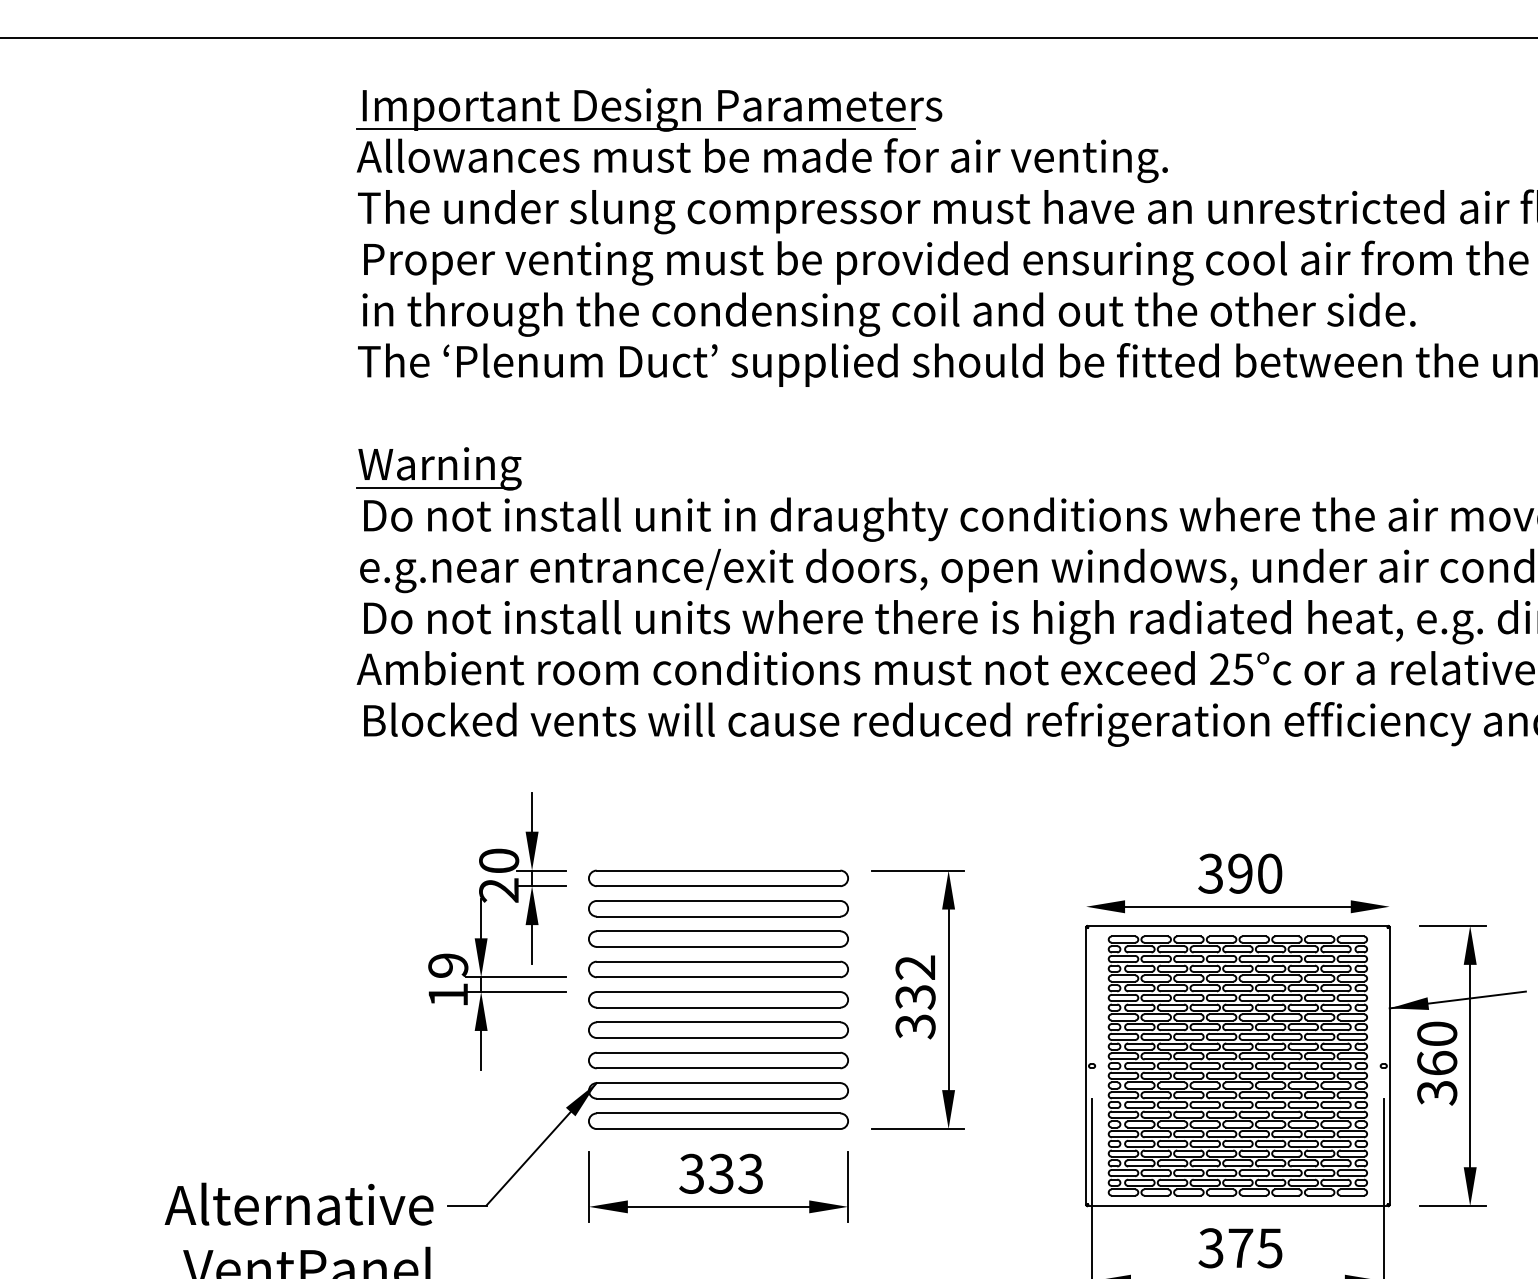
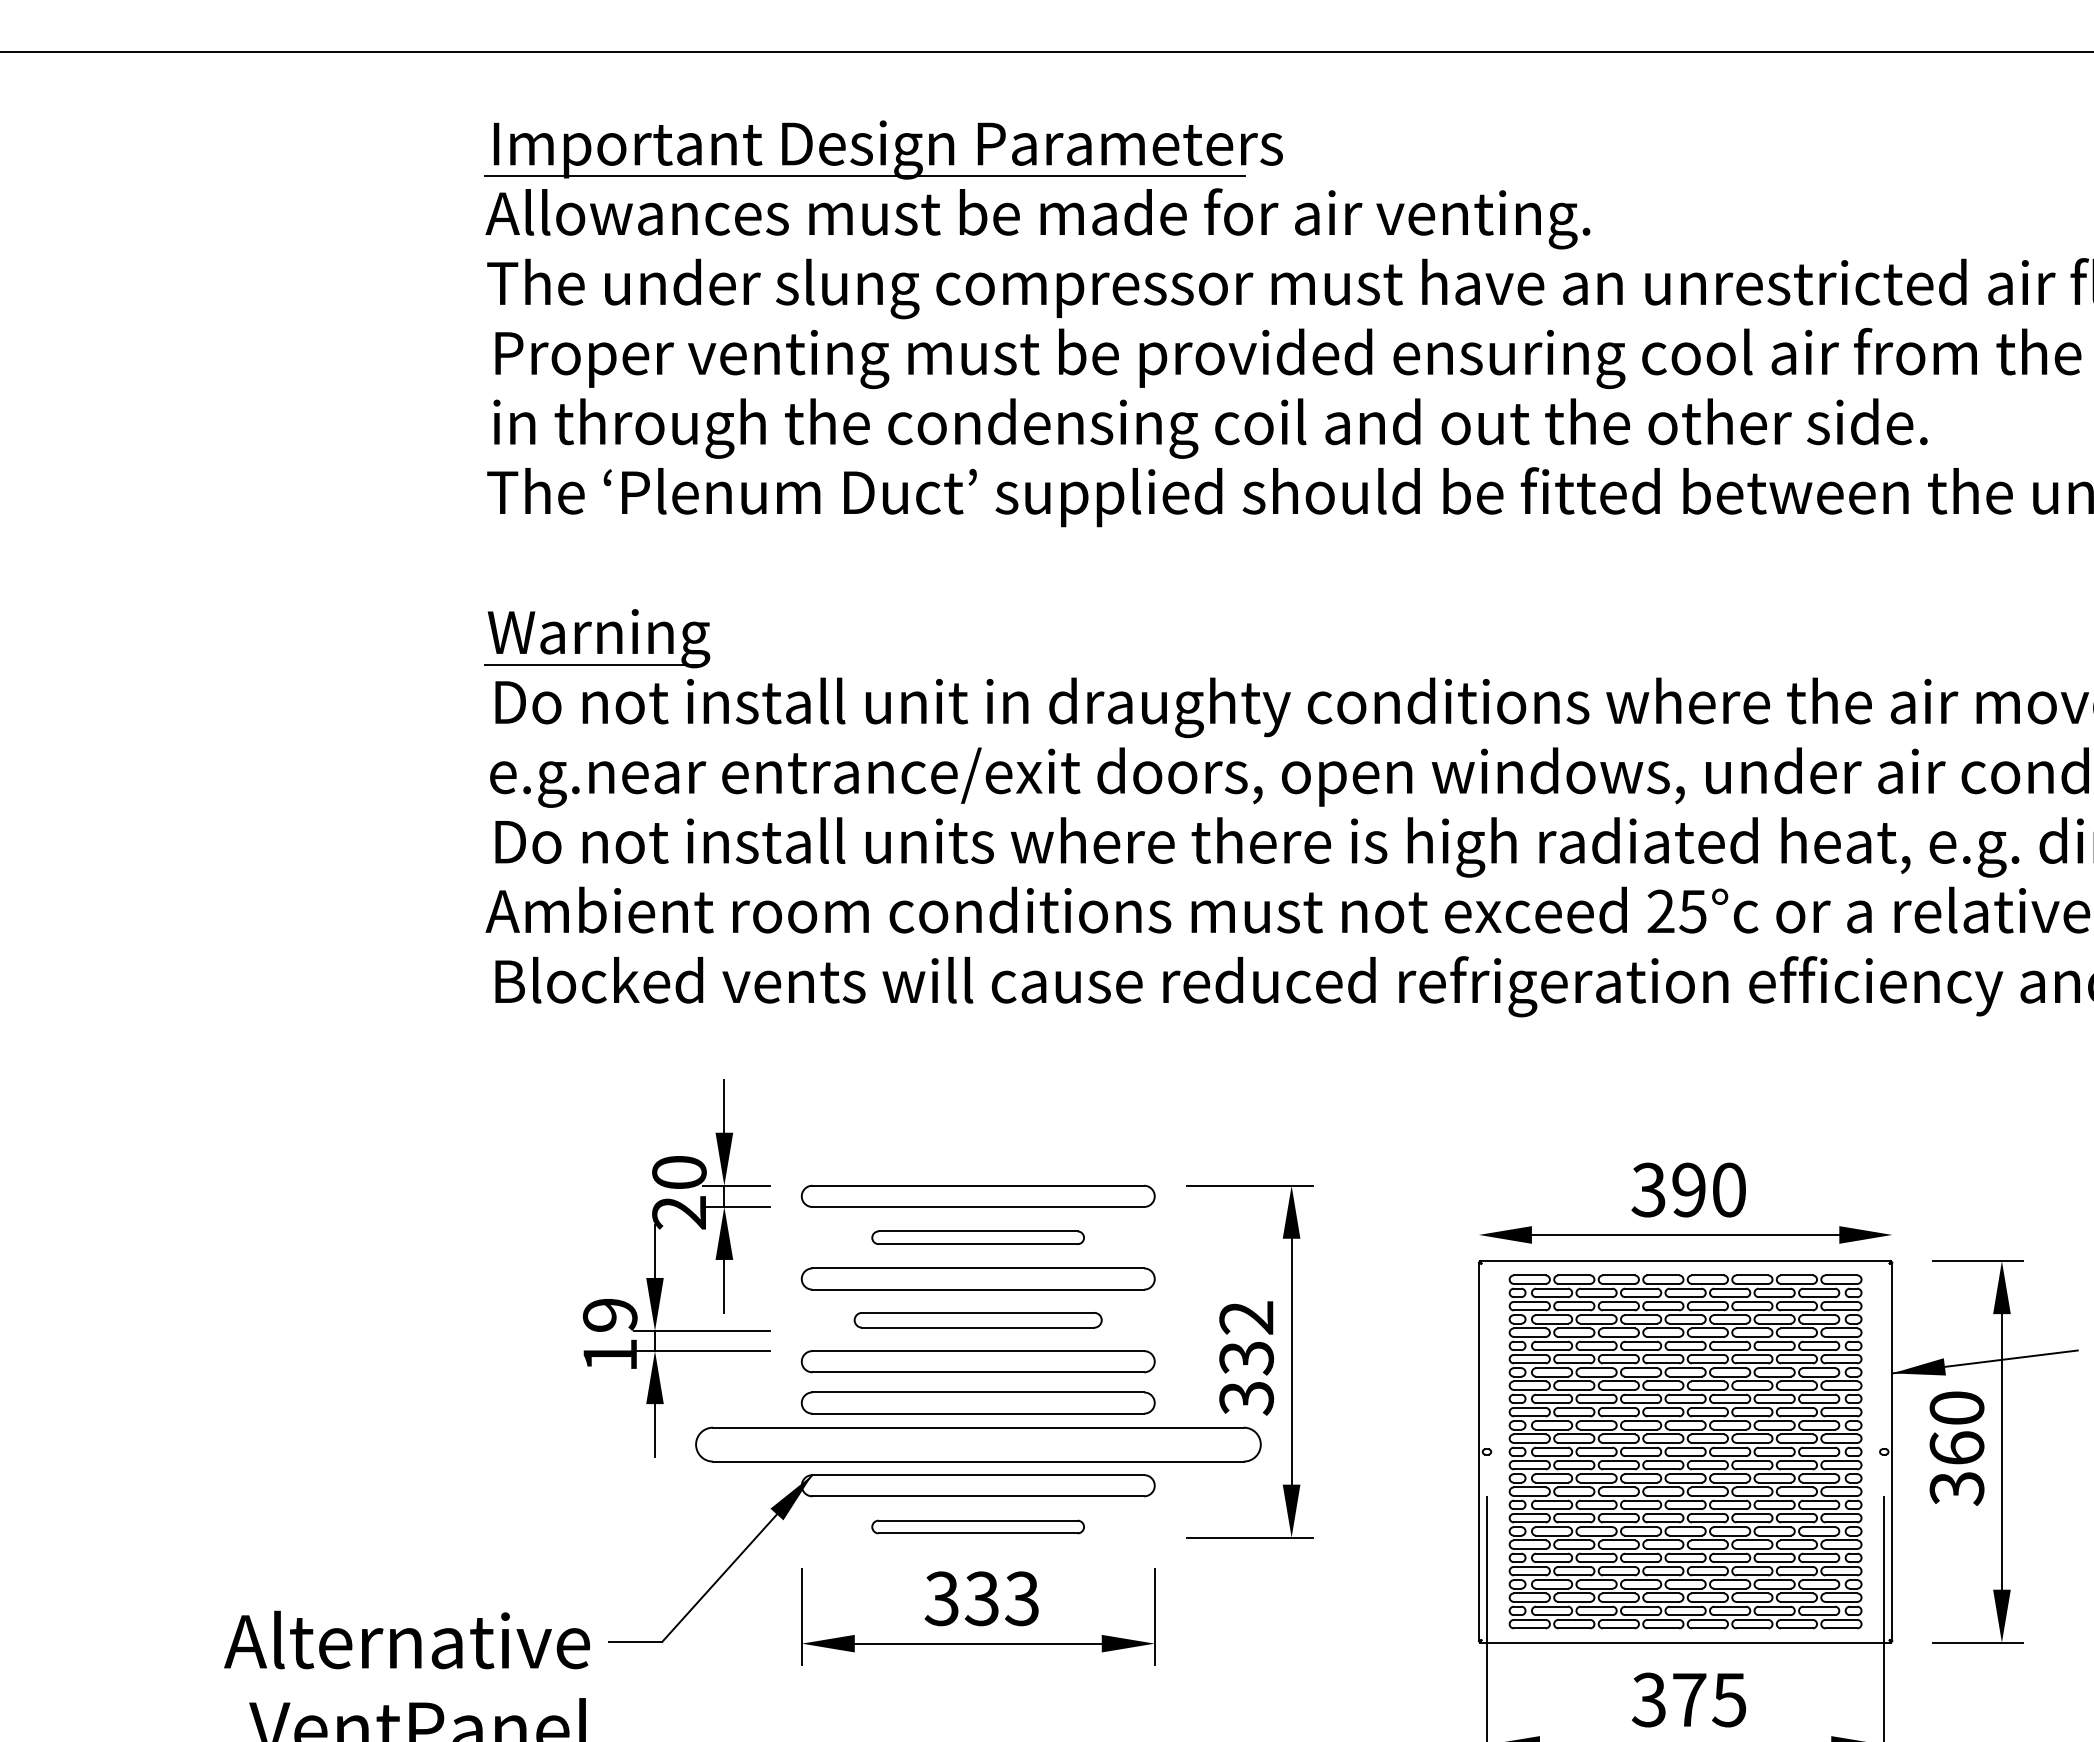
part: (717, 908) -> (977, 1237), size x0.6
part: (717, 968) -> (977, 1319), size x0.7
part: (717, 1059) -> (977, 1443), size x1.6
part: (717, 1120) -> (977, 1526), size x0.6

